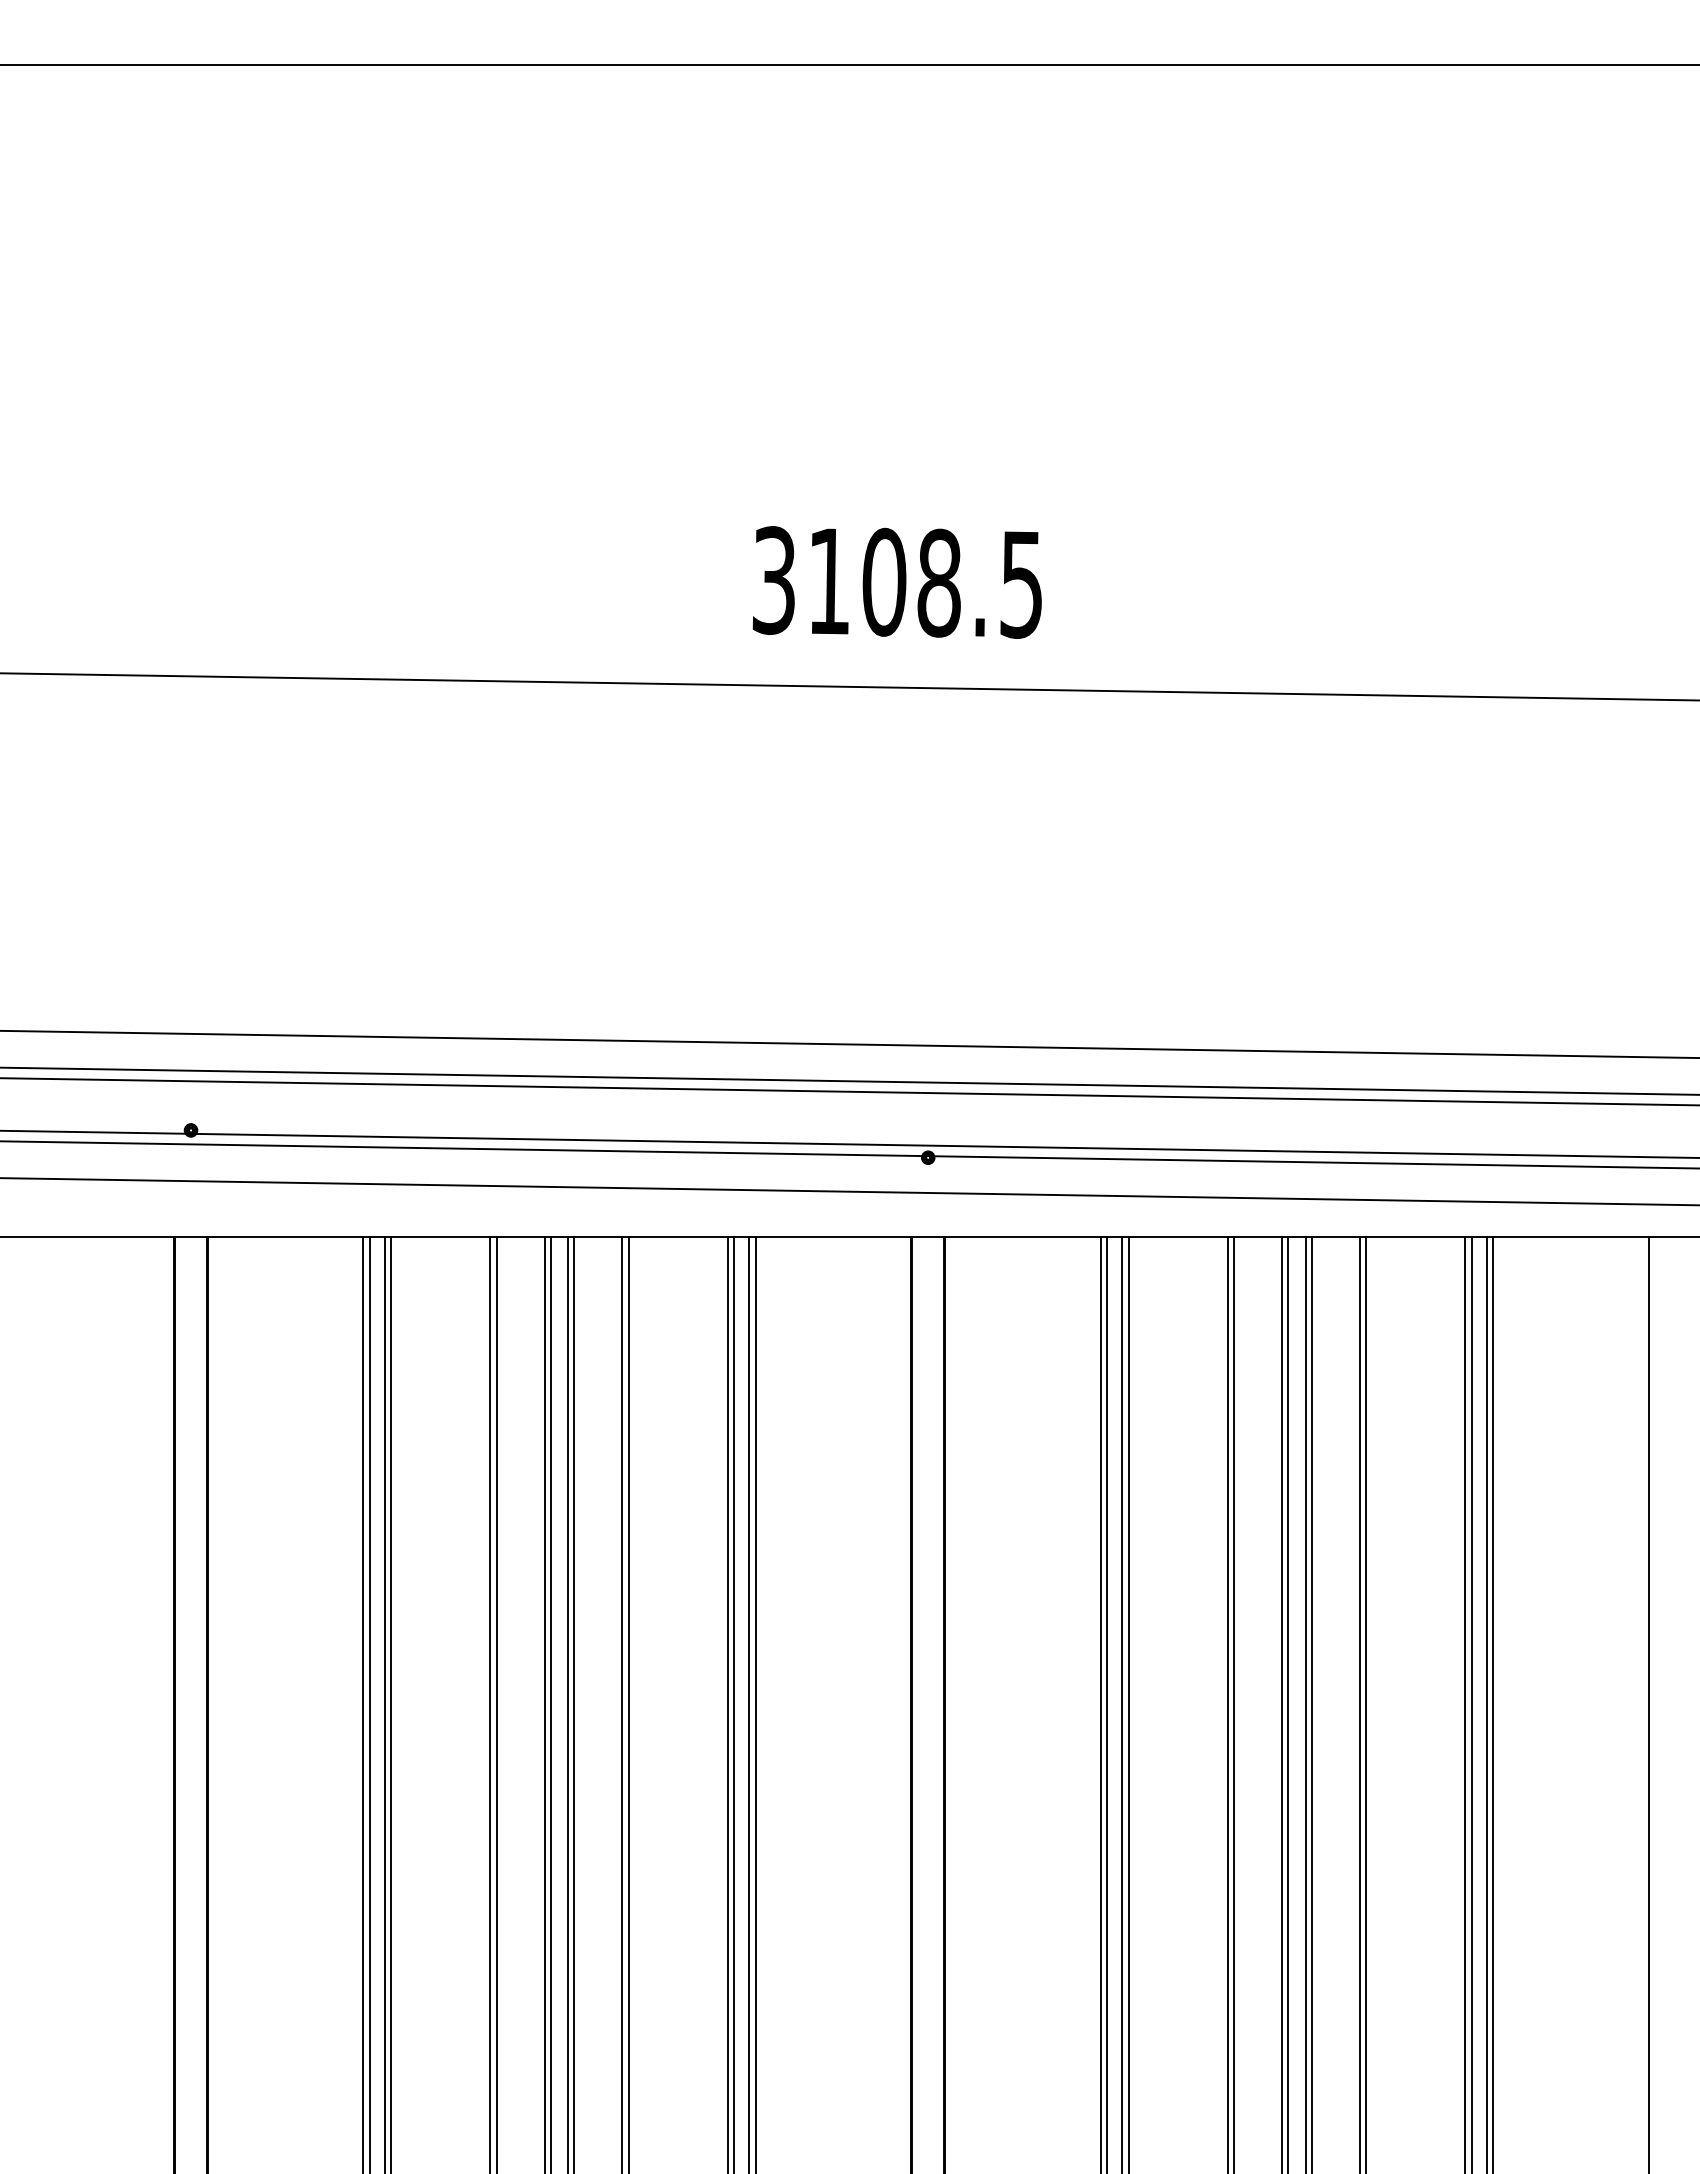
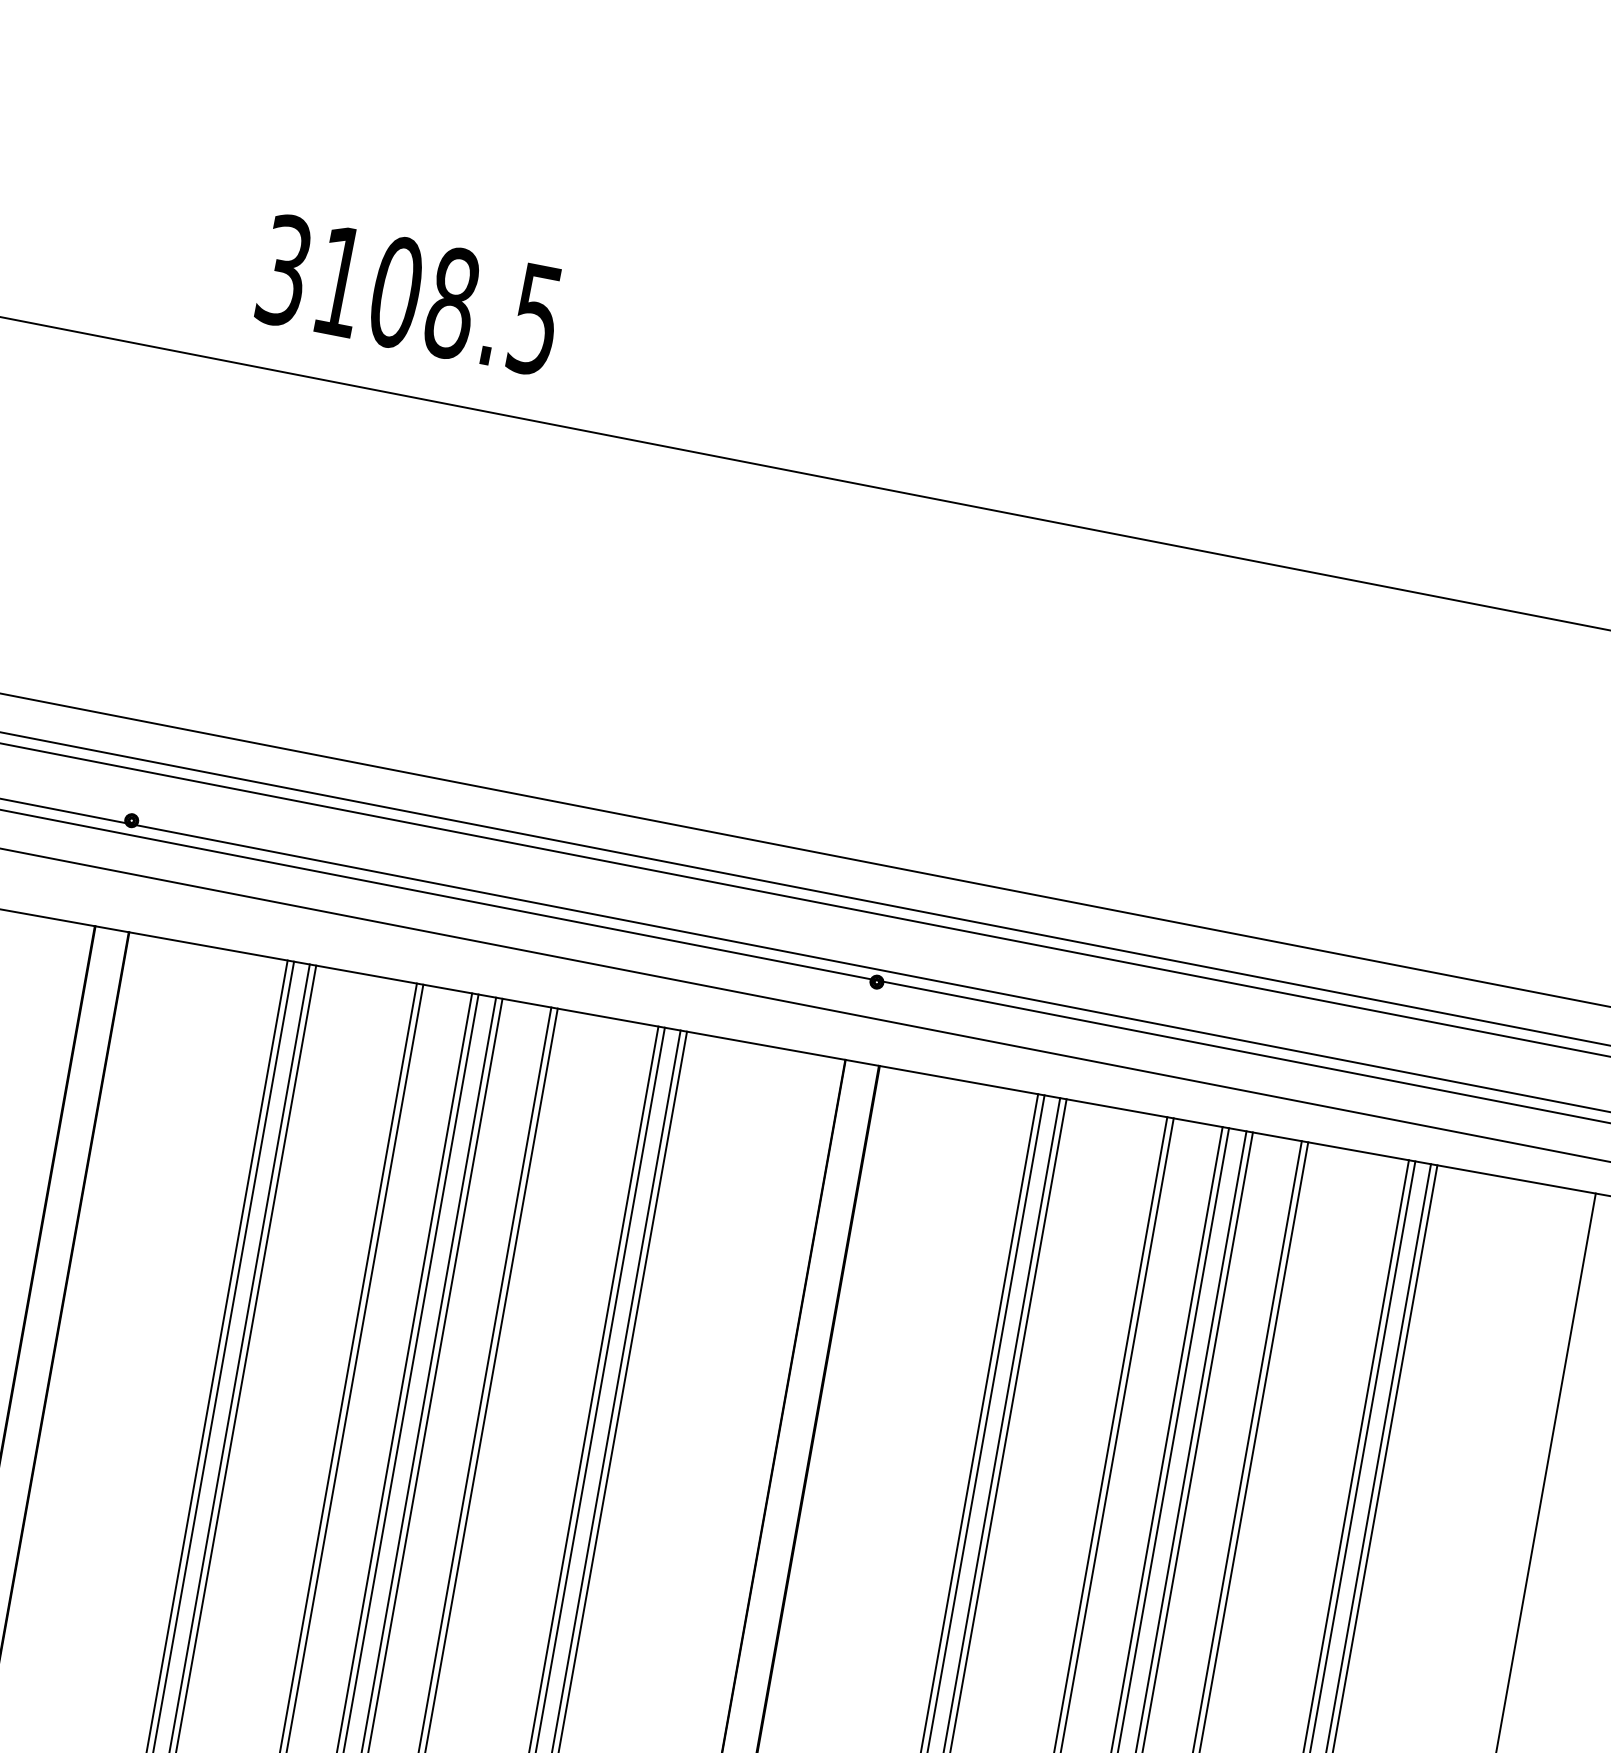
text: (896, 582) -> (408, 294), moved

